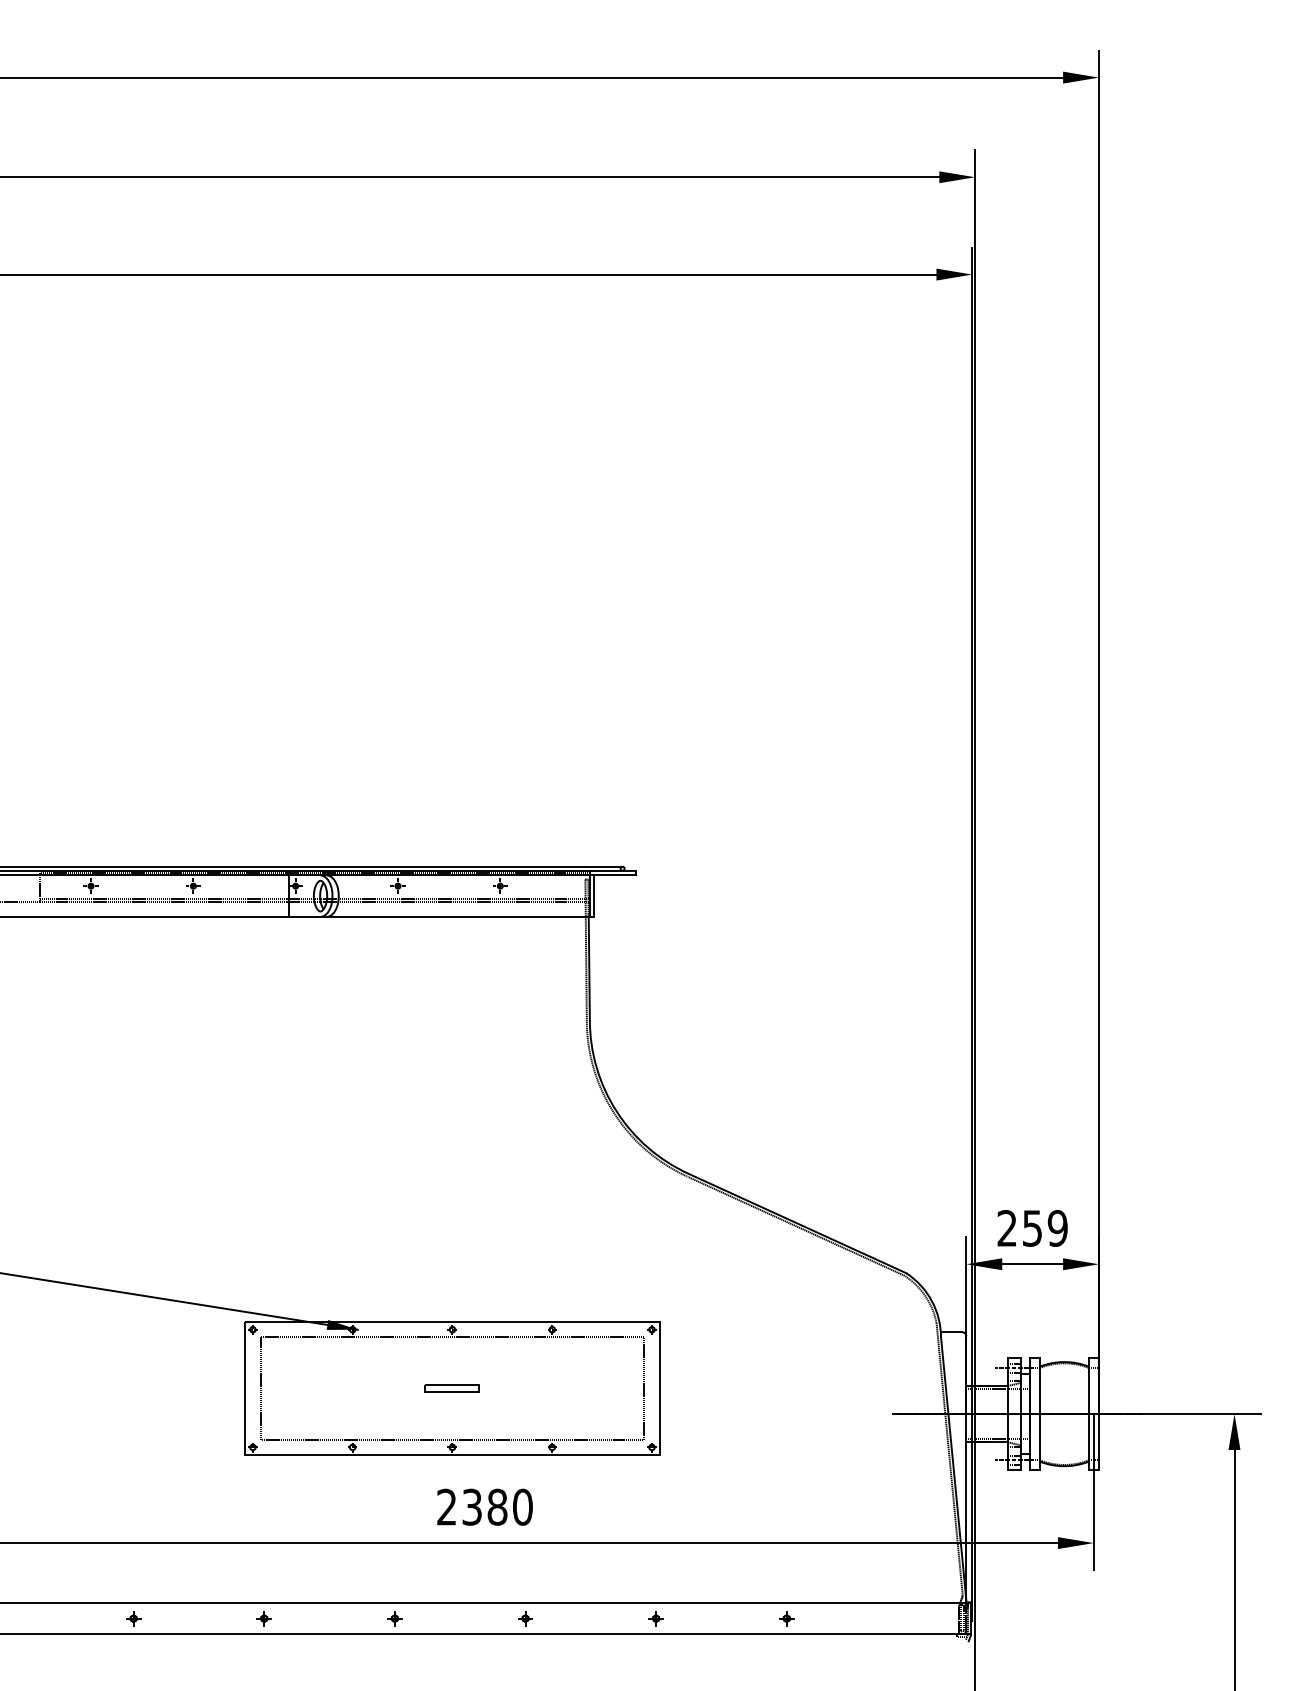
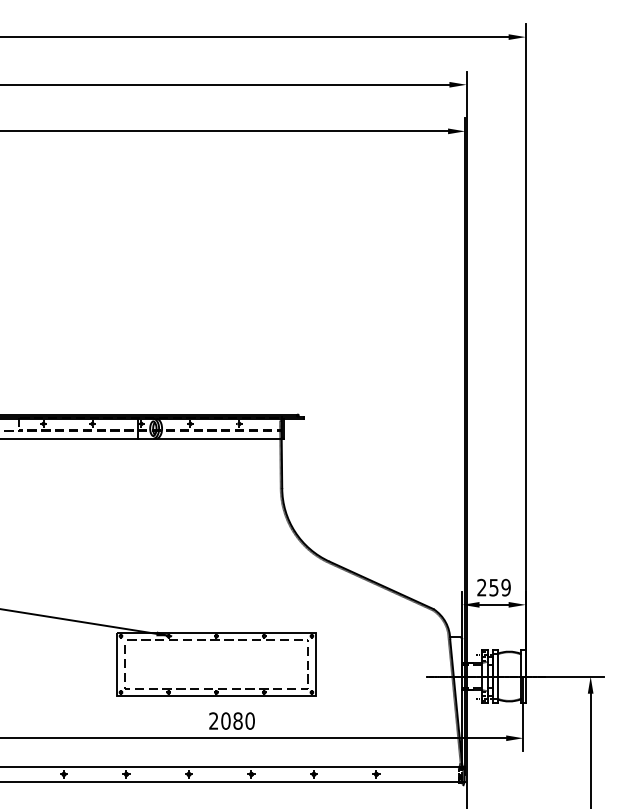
line: (452, 1386) -> (216, 663), removed
text: (471, 1505) -> (225, 720), 2380 -> 2080

